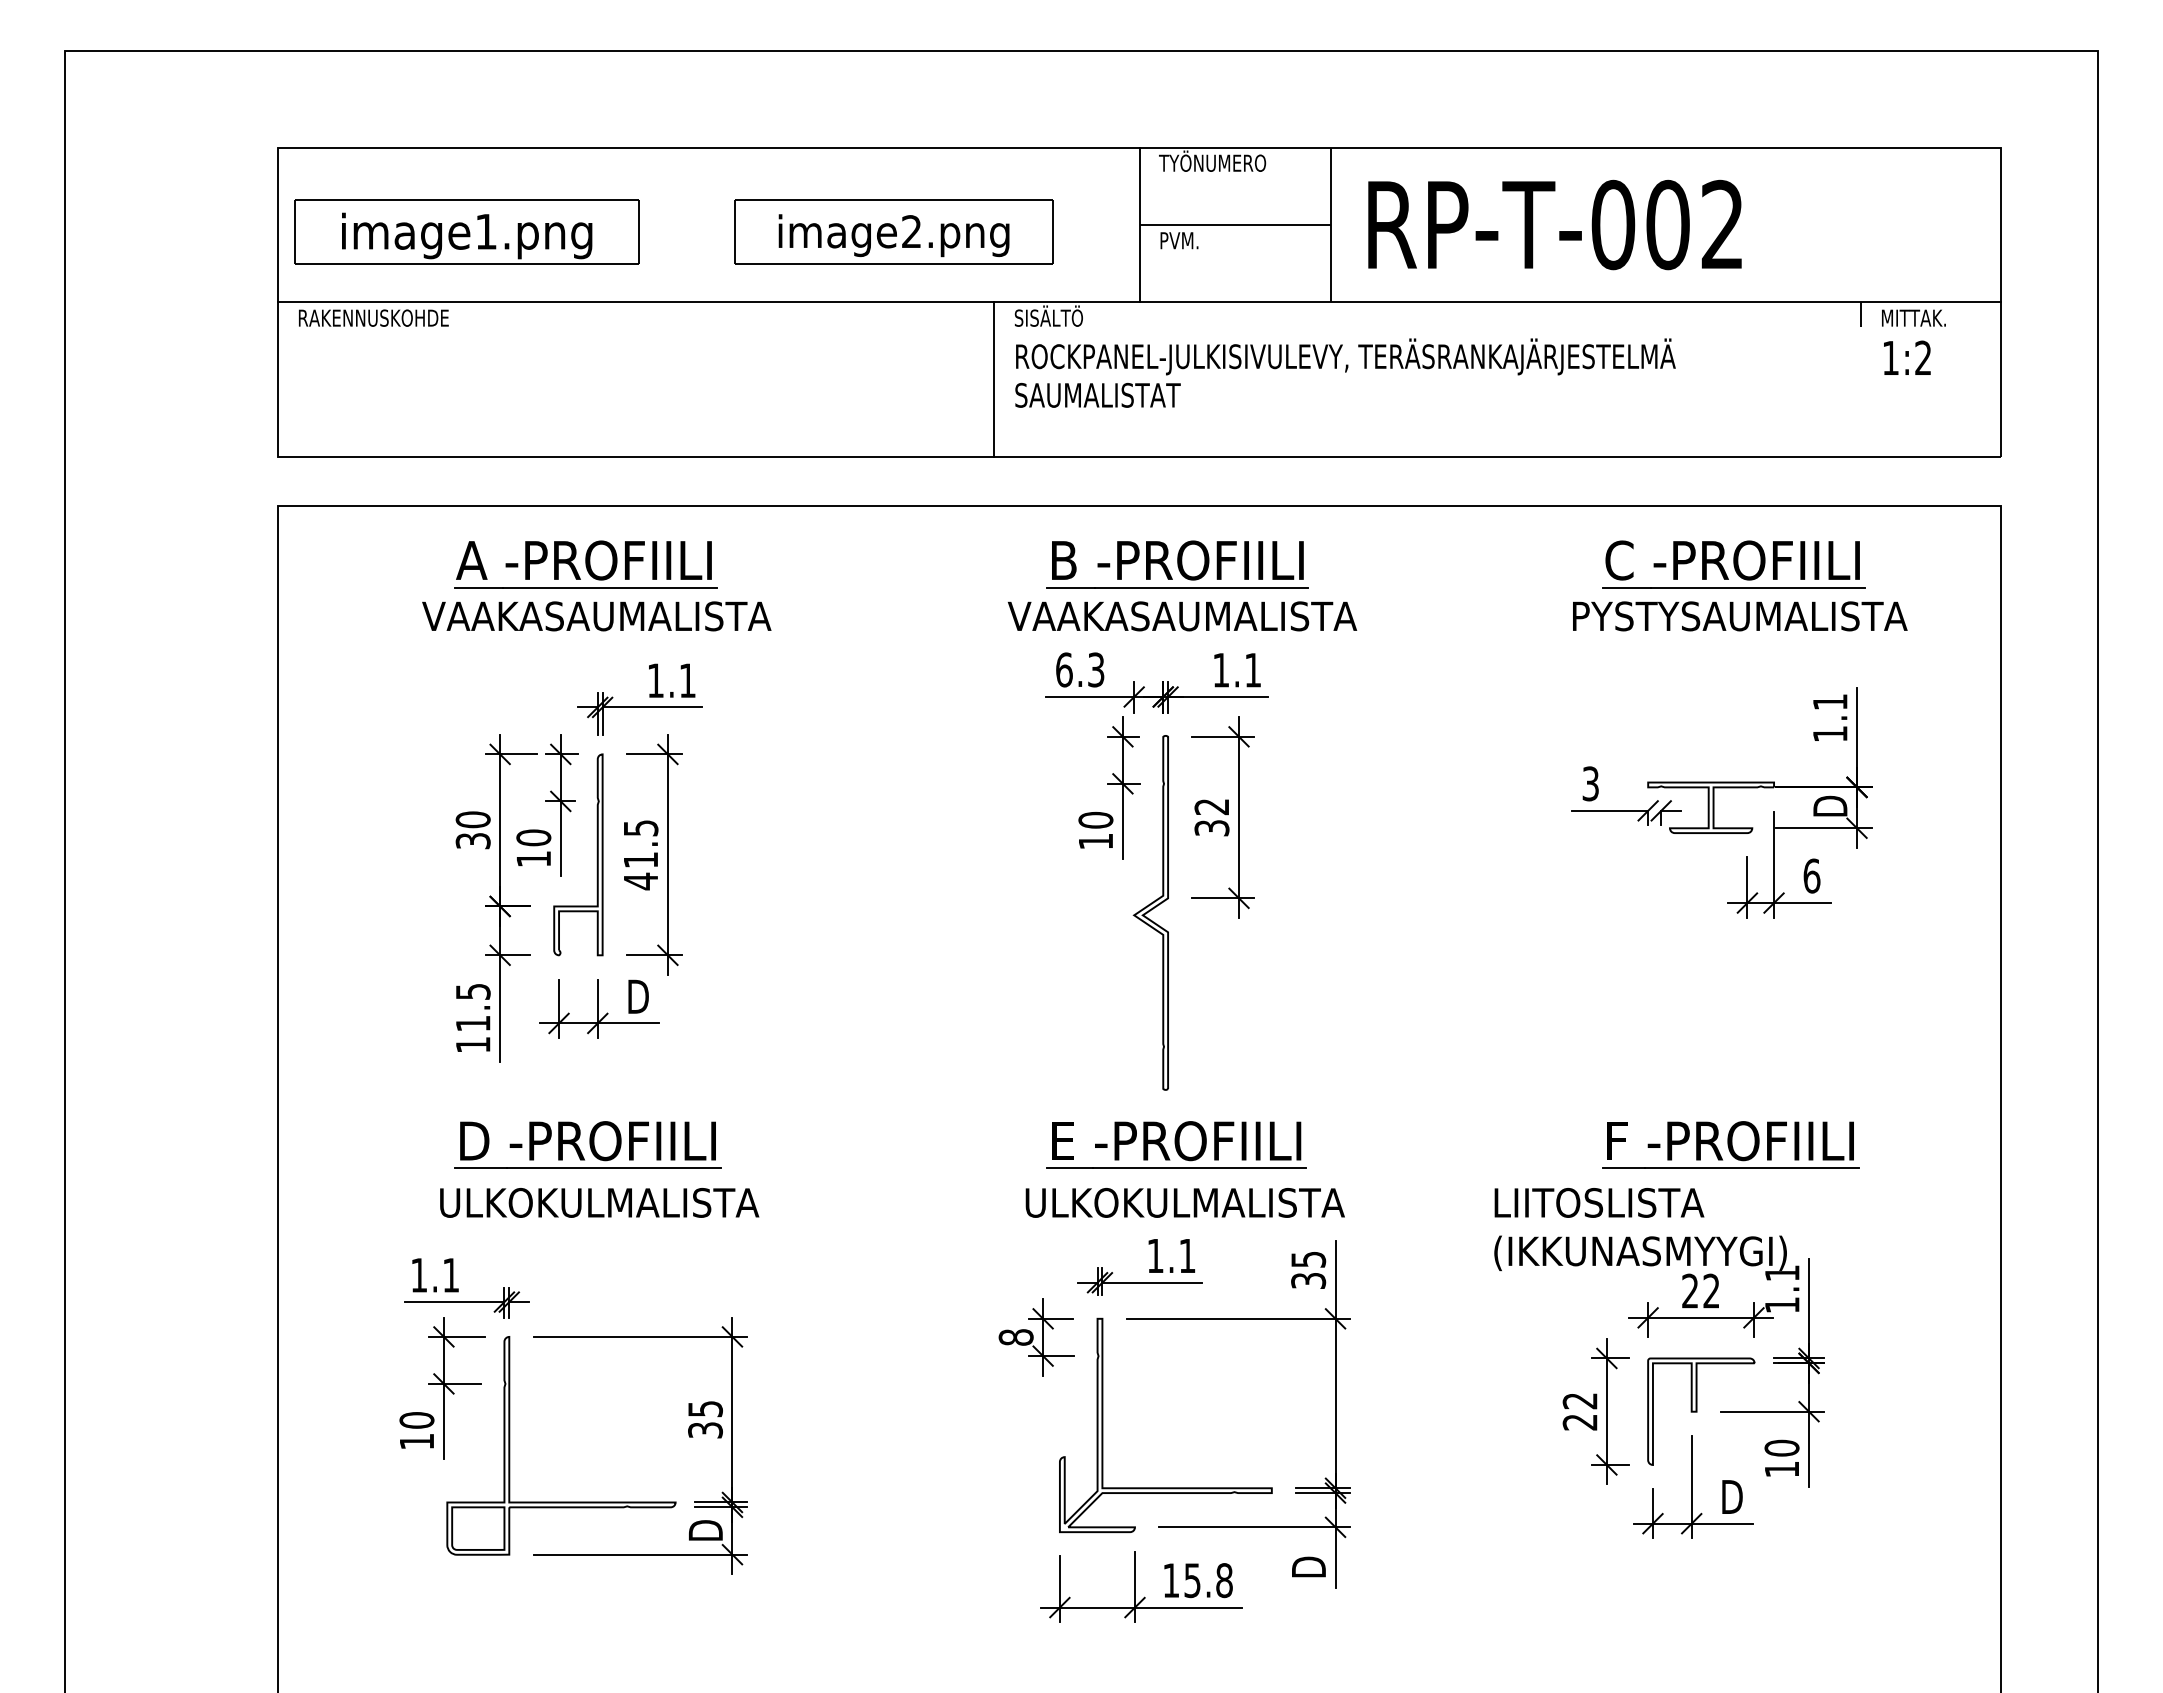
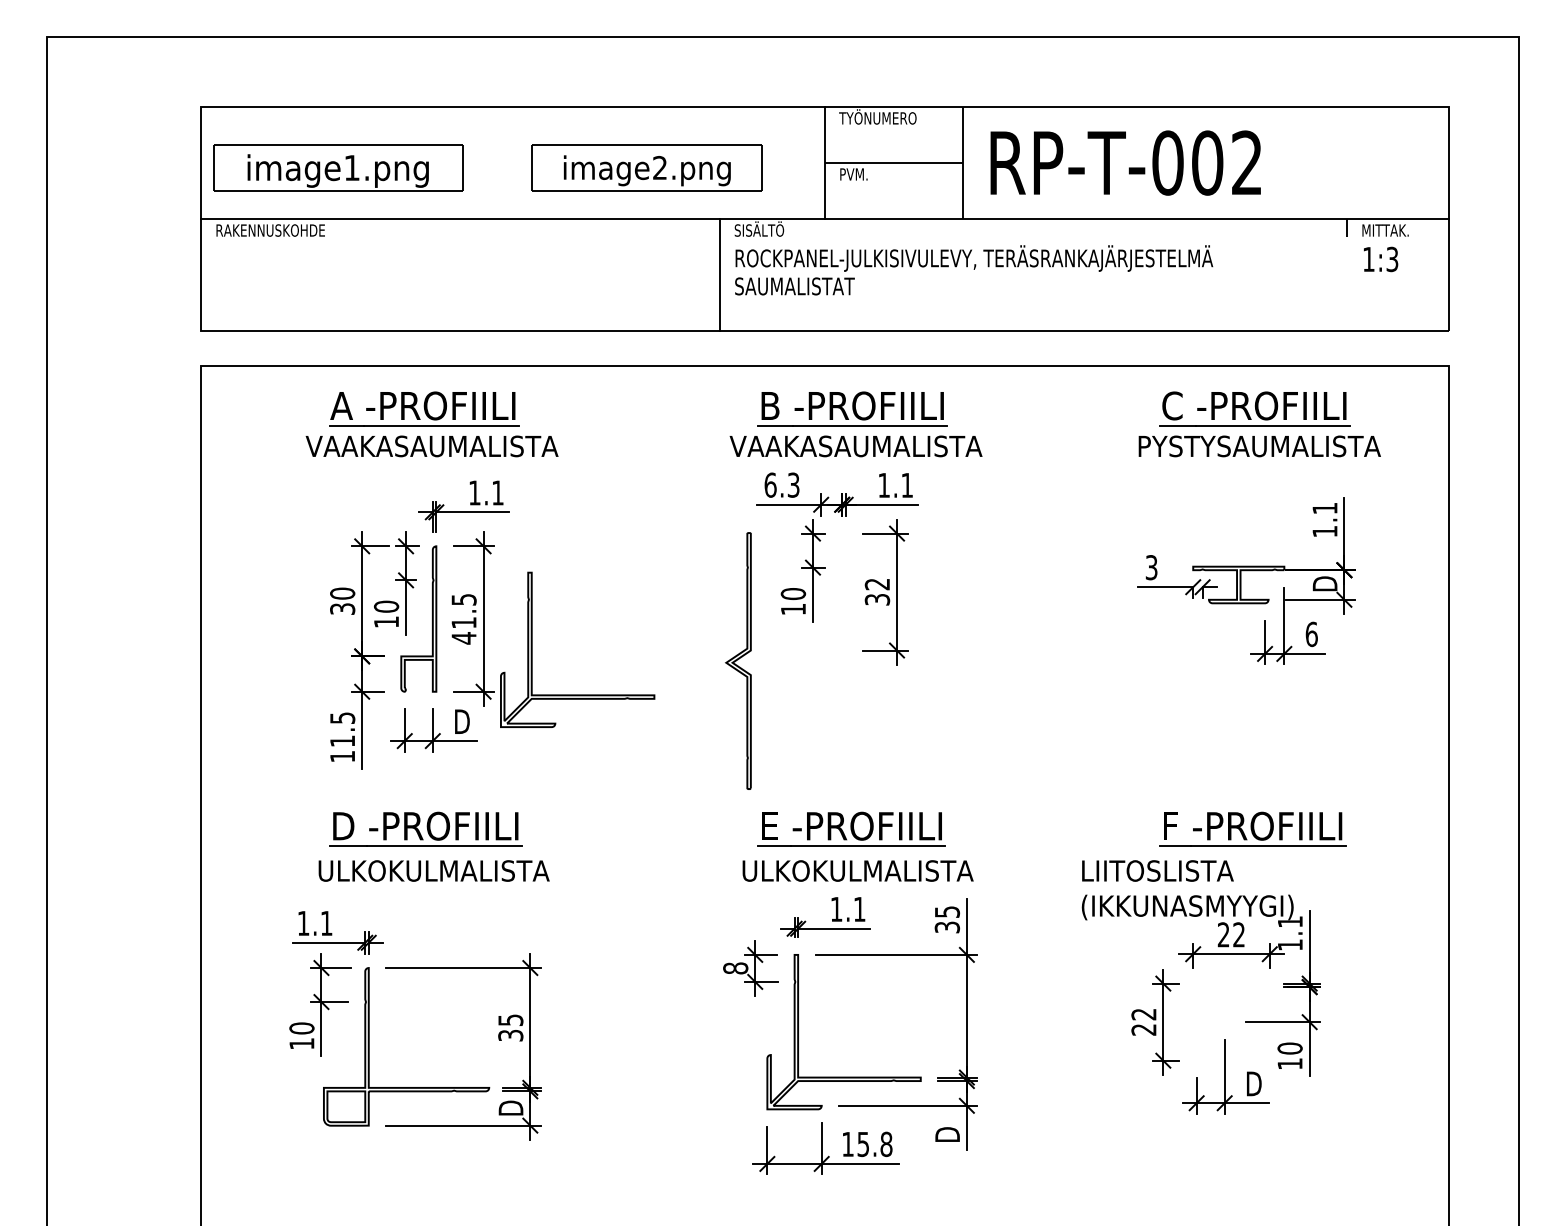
text: (1923, 357) -> (1392, 259), 1:2 -> 1:3
part: (735, 897) -> (532, 649), added
part: (1150, 912) -> (738, 660), moved
part: (1701, 1411) -> (1231, 1022), removed

